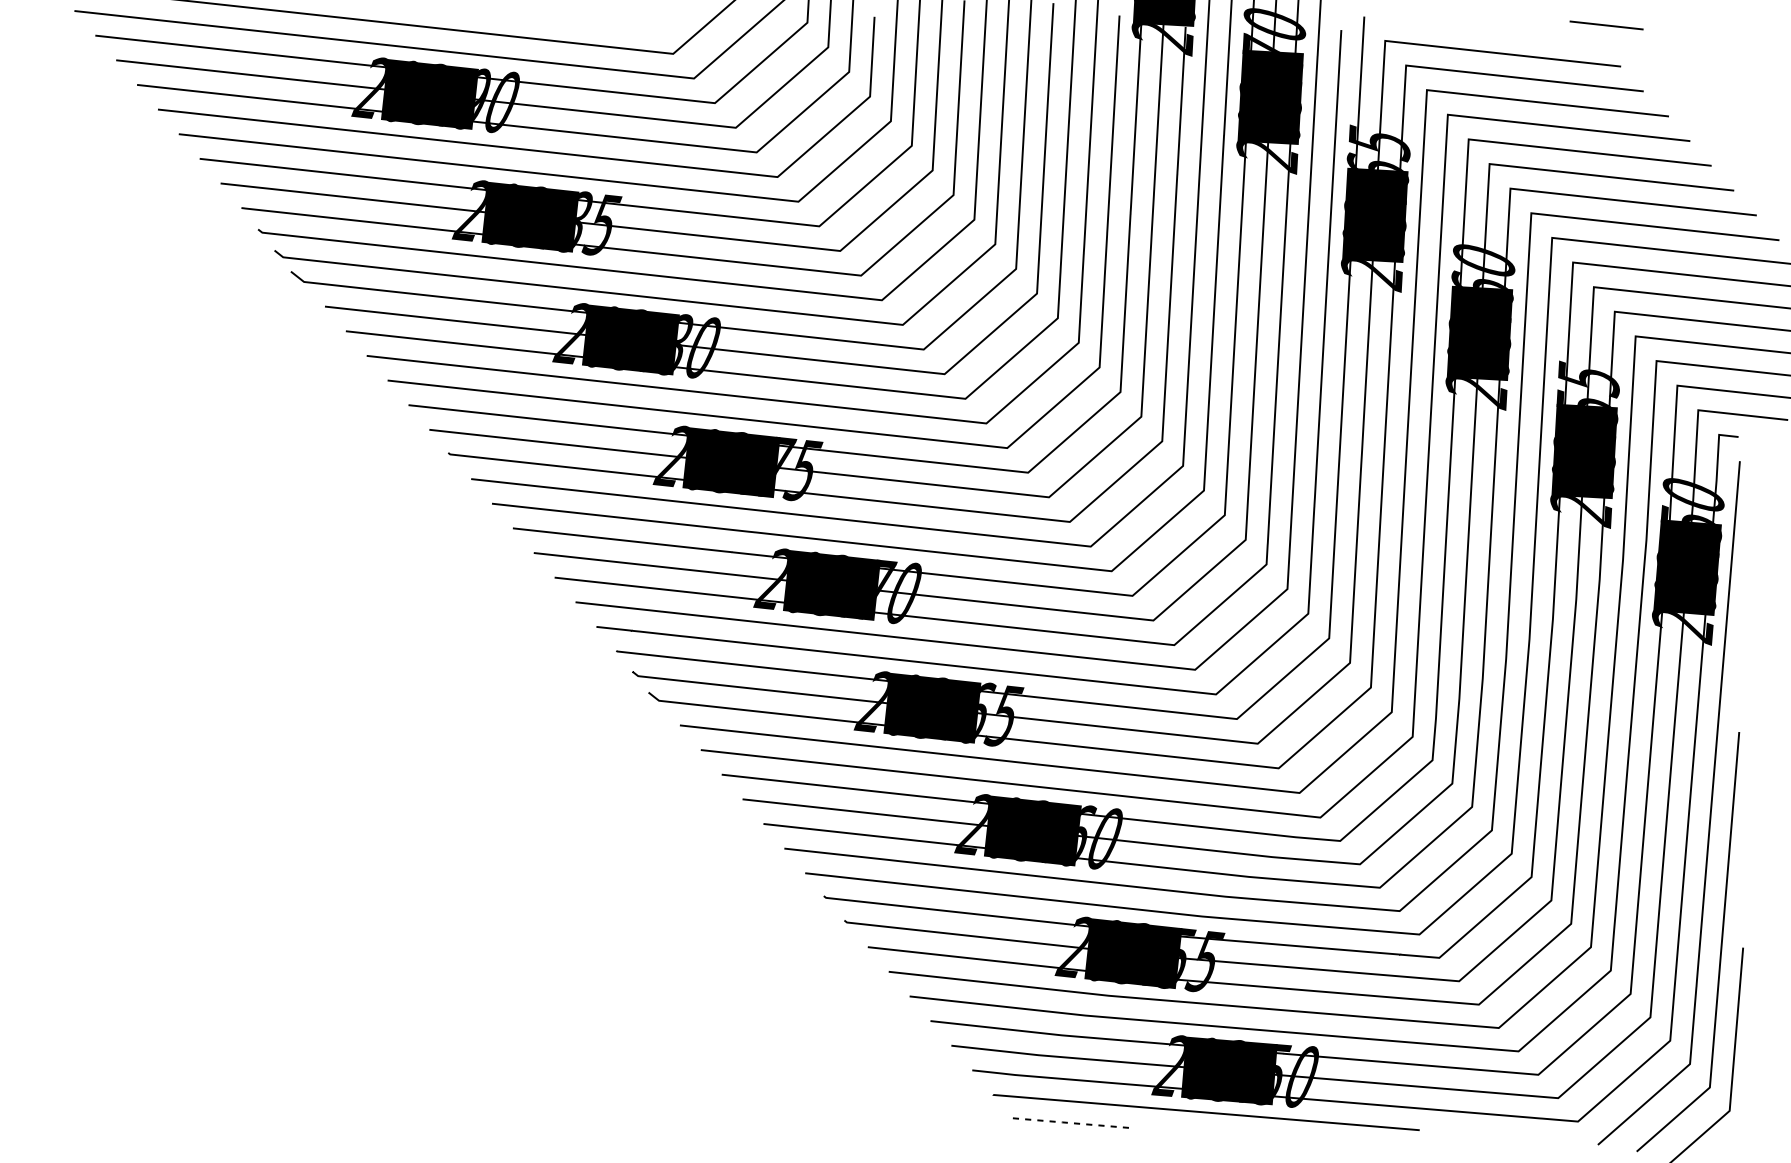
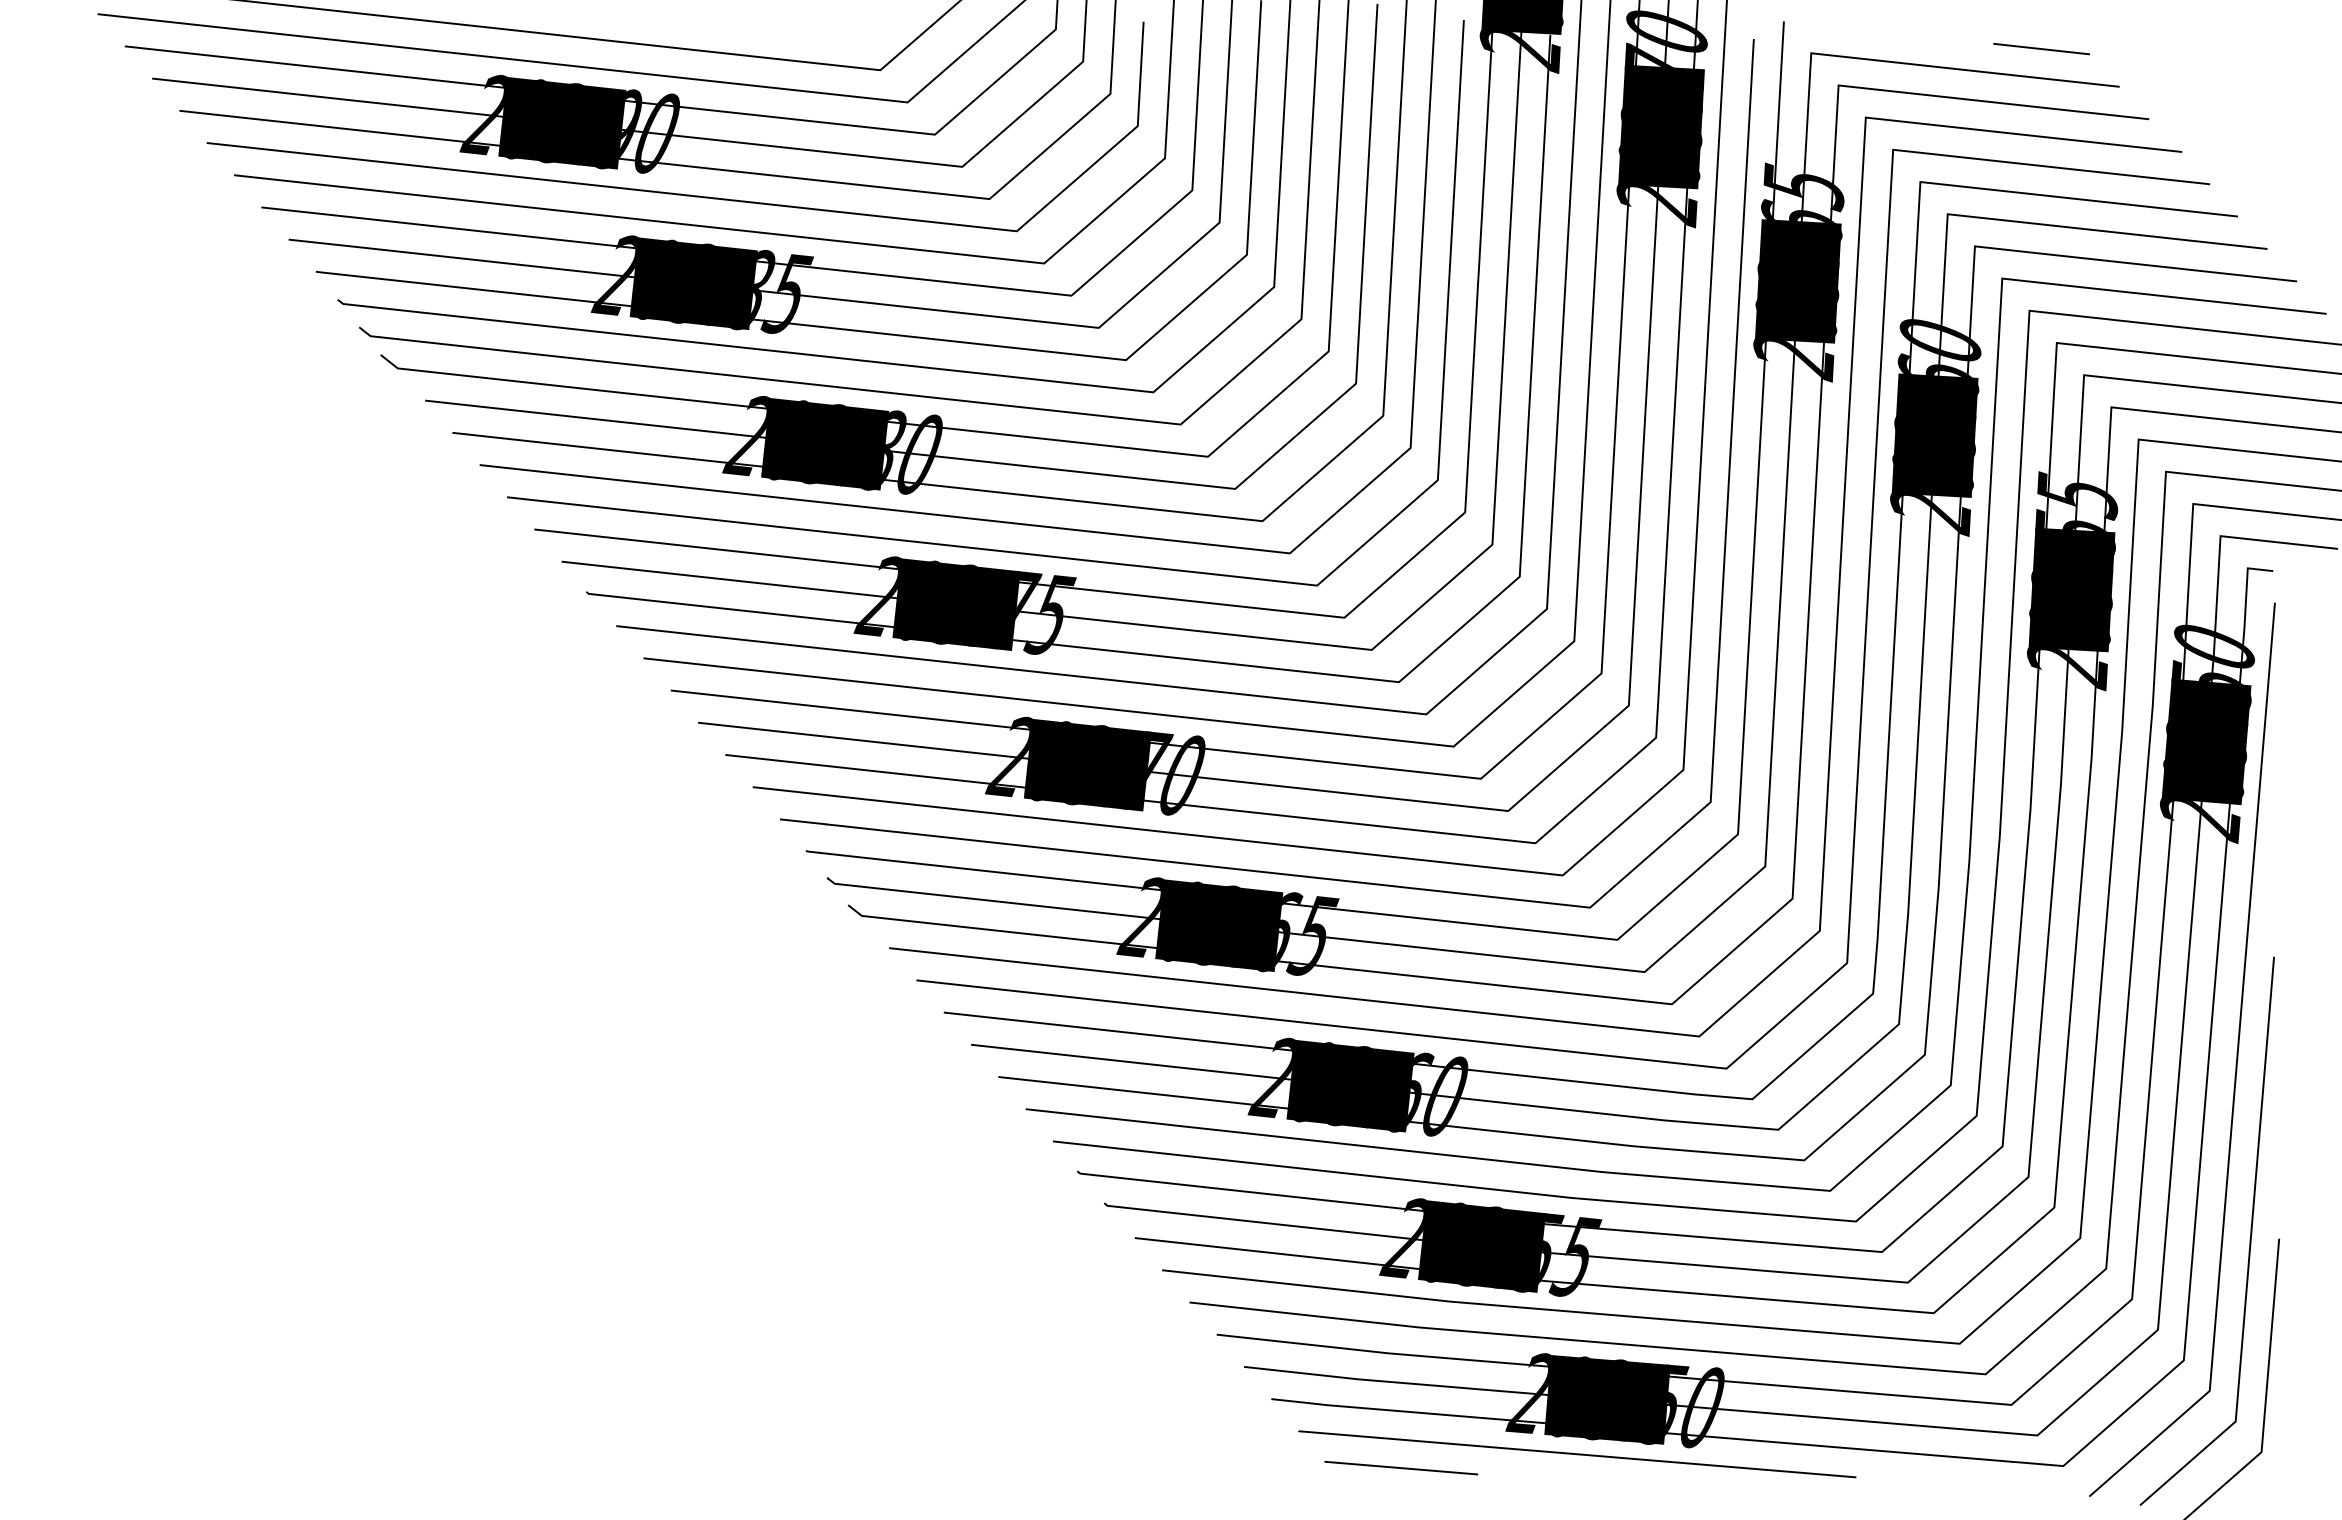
line: (1606, 25) -> (2041, 49), moved
line: (1071, 1123) -> (1400, 1468), dashed -> solid

